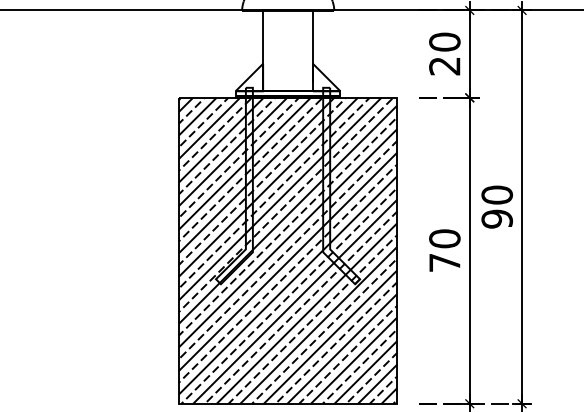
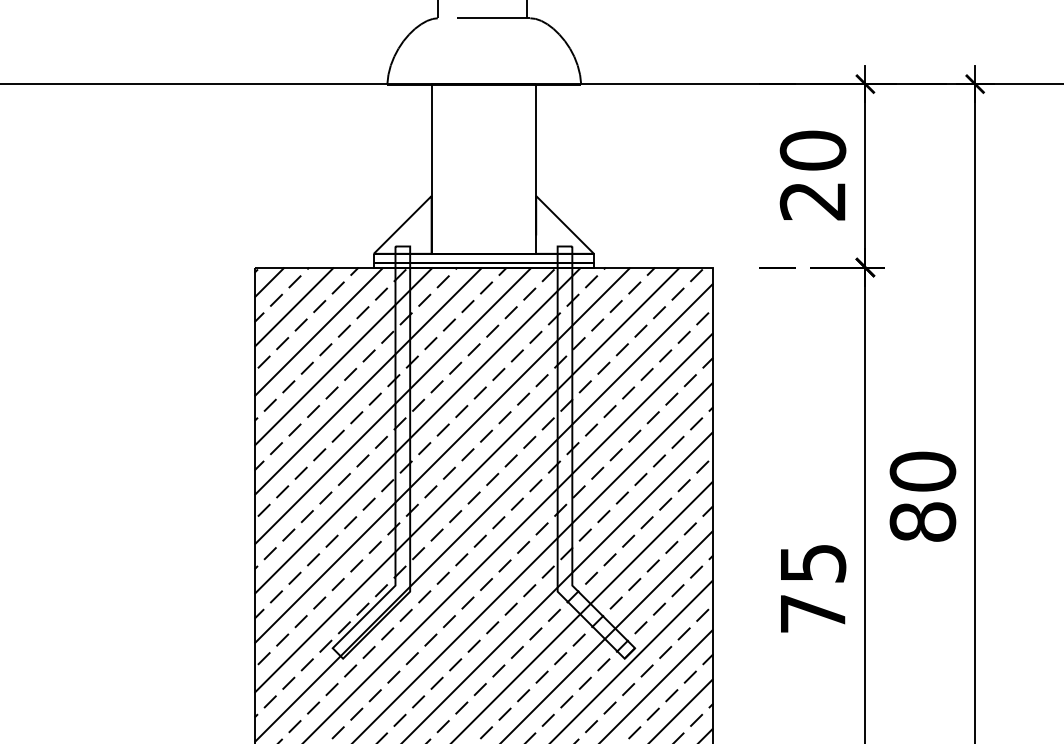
text: (496, 218) -> (921, 520), 90 -> 80
text: (444, 238) -> (812, 562), 70 -> 75

